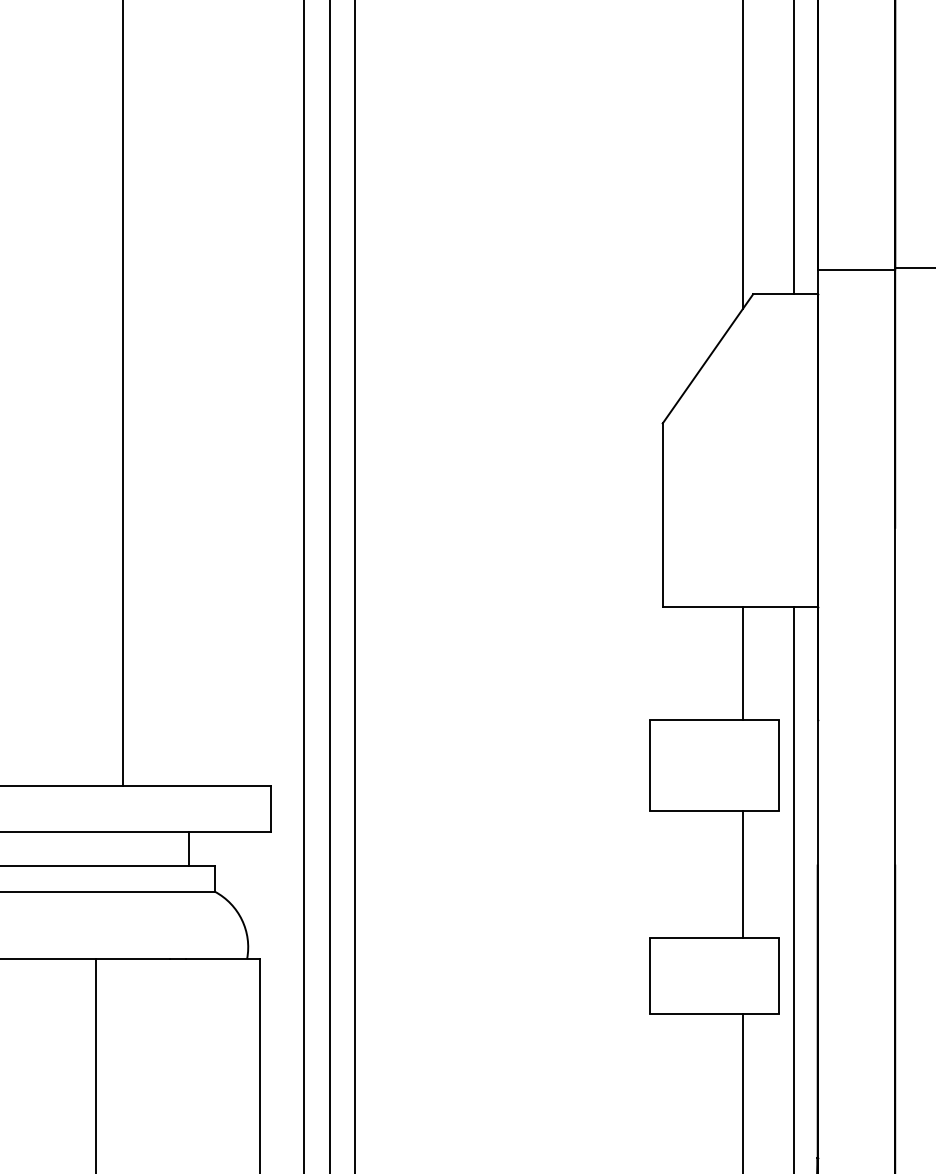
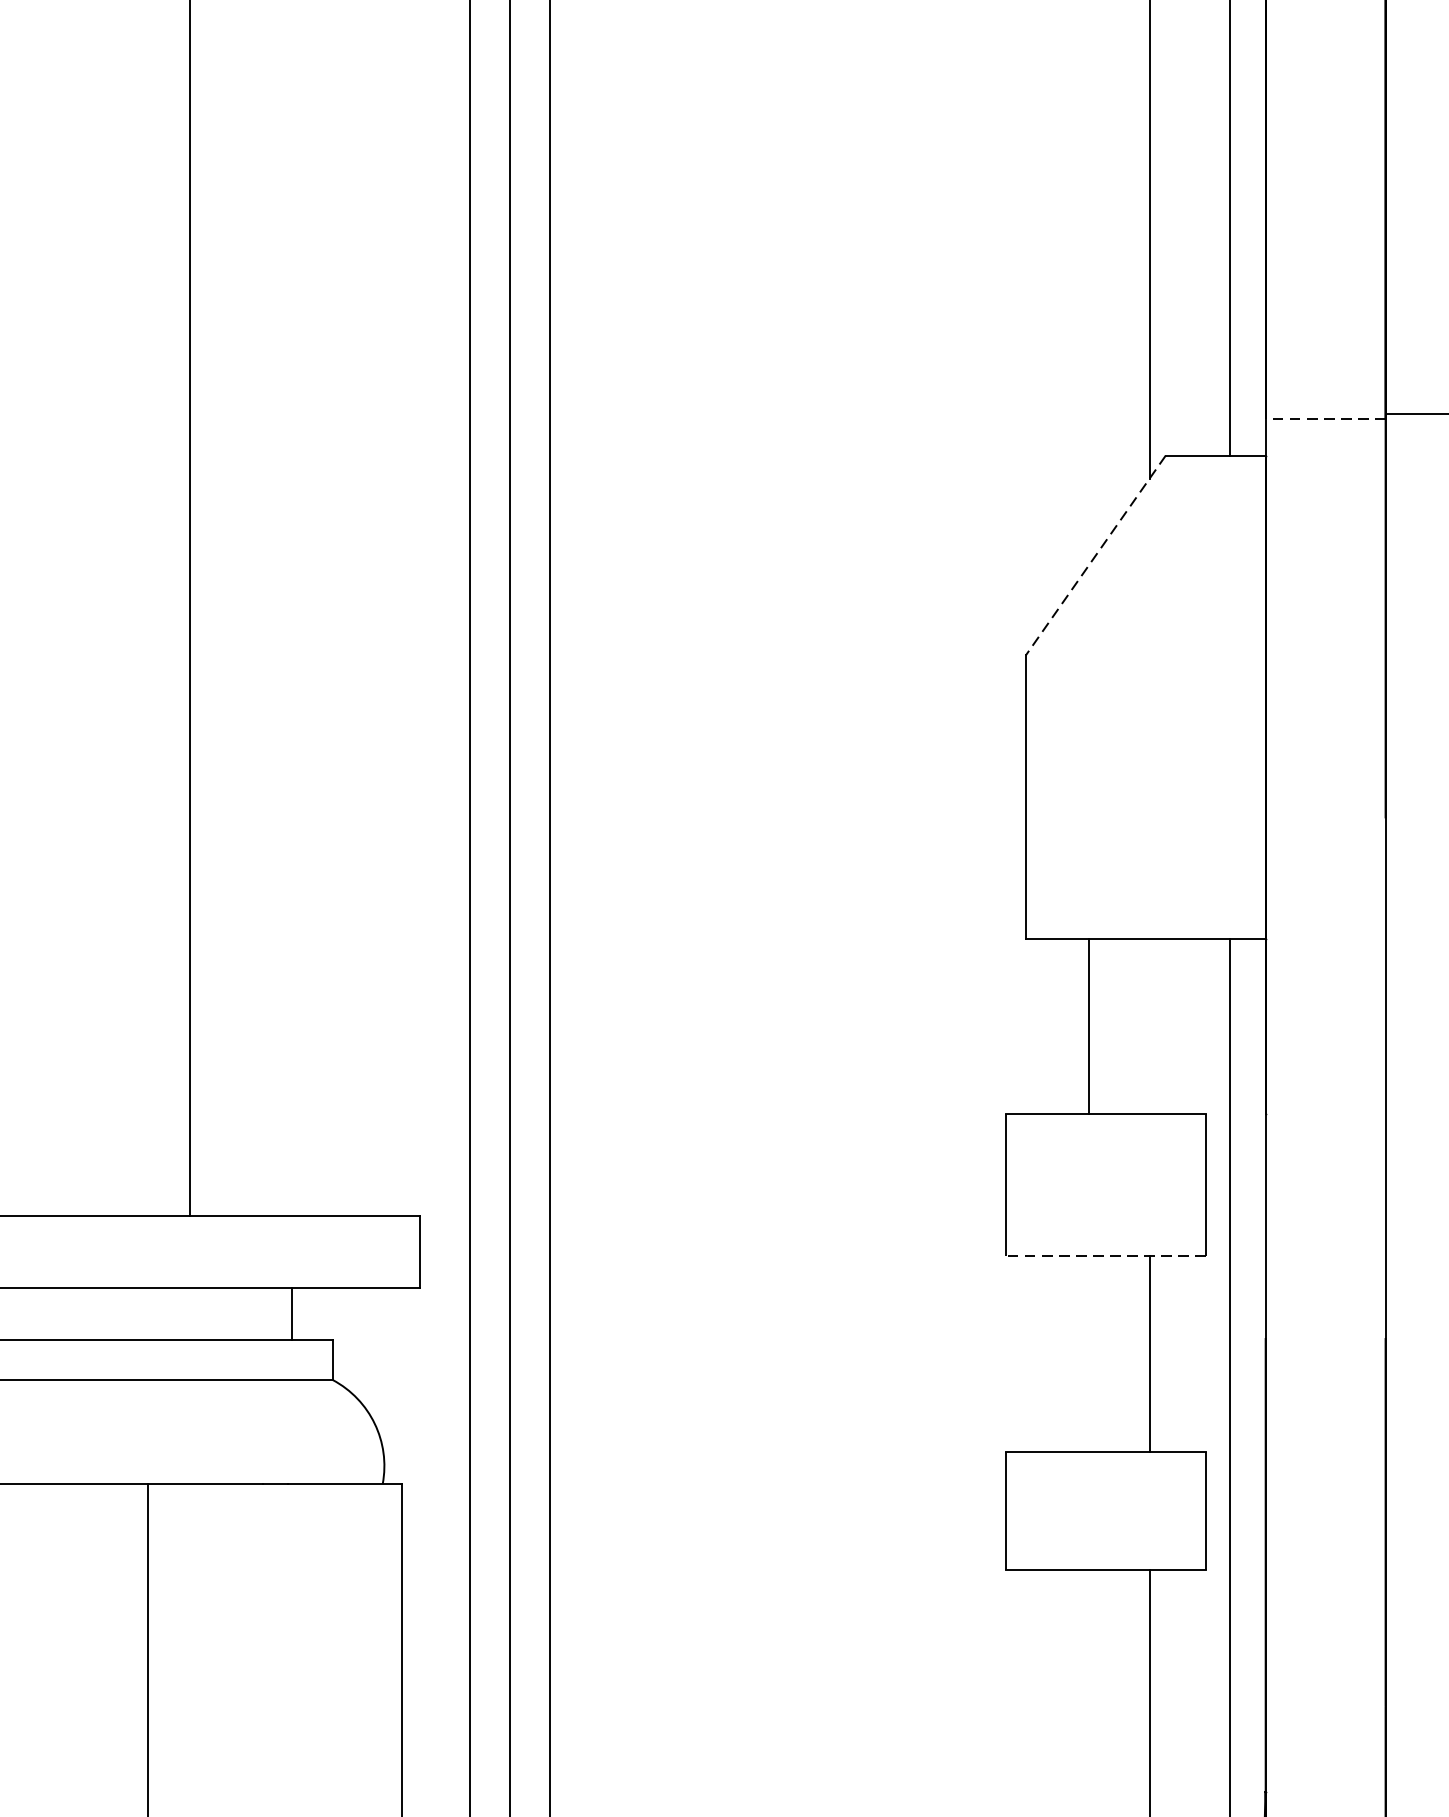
line: (856, 270) -> (1325, 418), solid -> dashed
line: (707, 358) -> (1095, 554), solid -> dashed
line: (742, 662) -> (1088, 1025), moved
line: (714, 811) -> (1105, 1255), solid -> dashed

